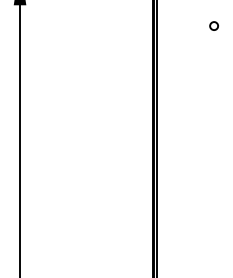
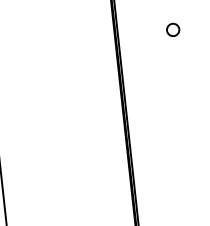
circle: (213, 25) -> (172, 29), size x1.6

